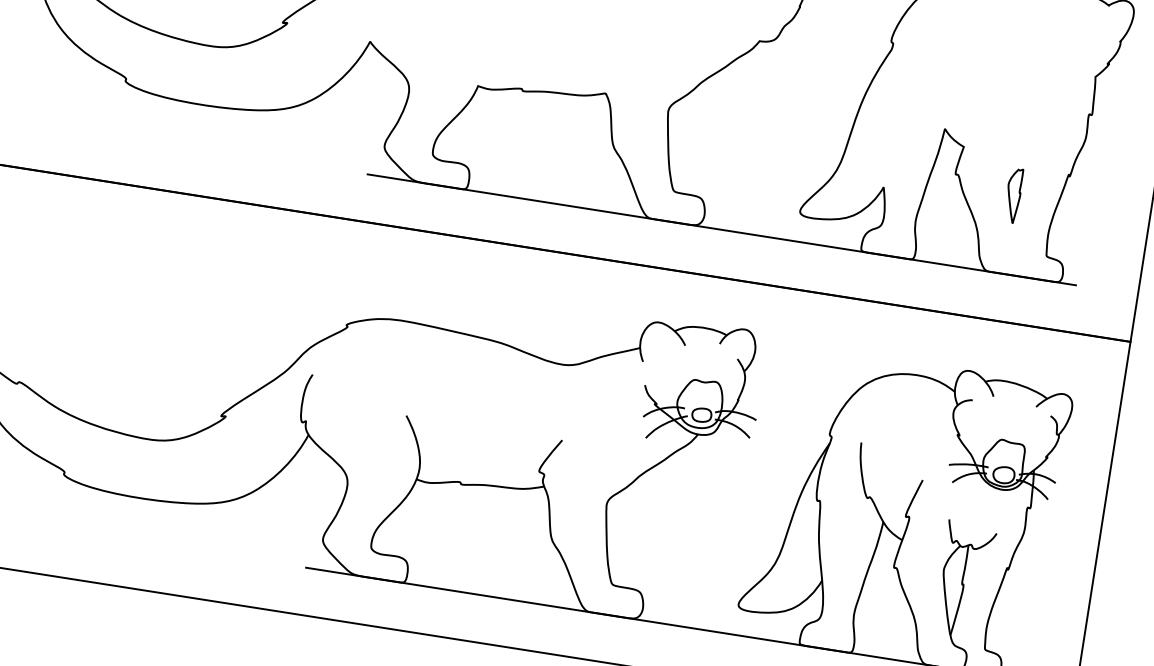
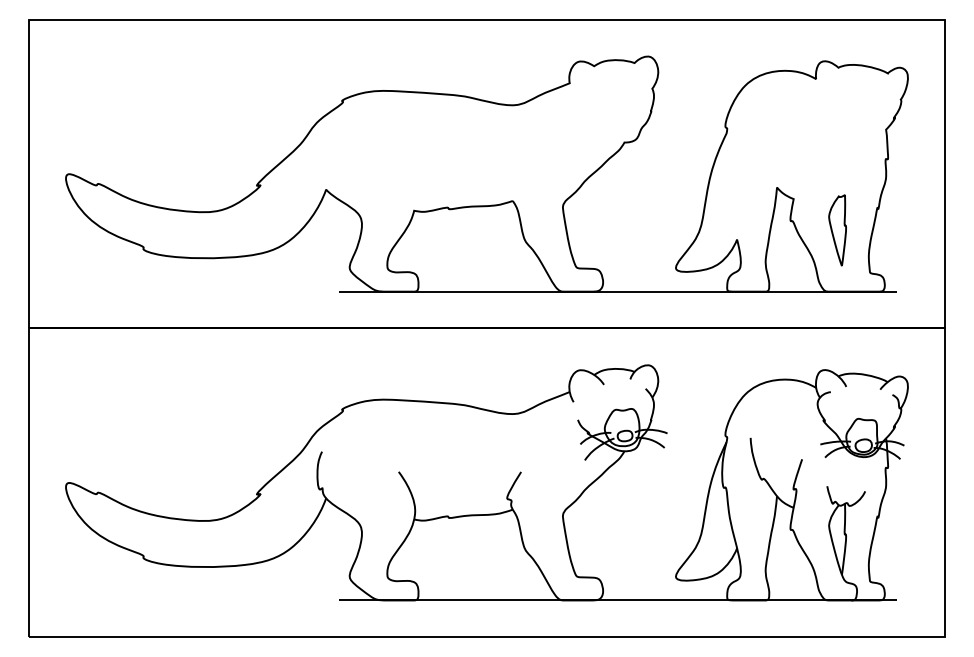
part: (1013, 195) -> (837, 230), size x1.67

